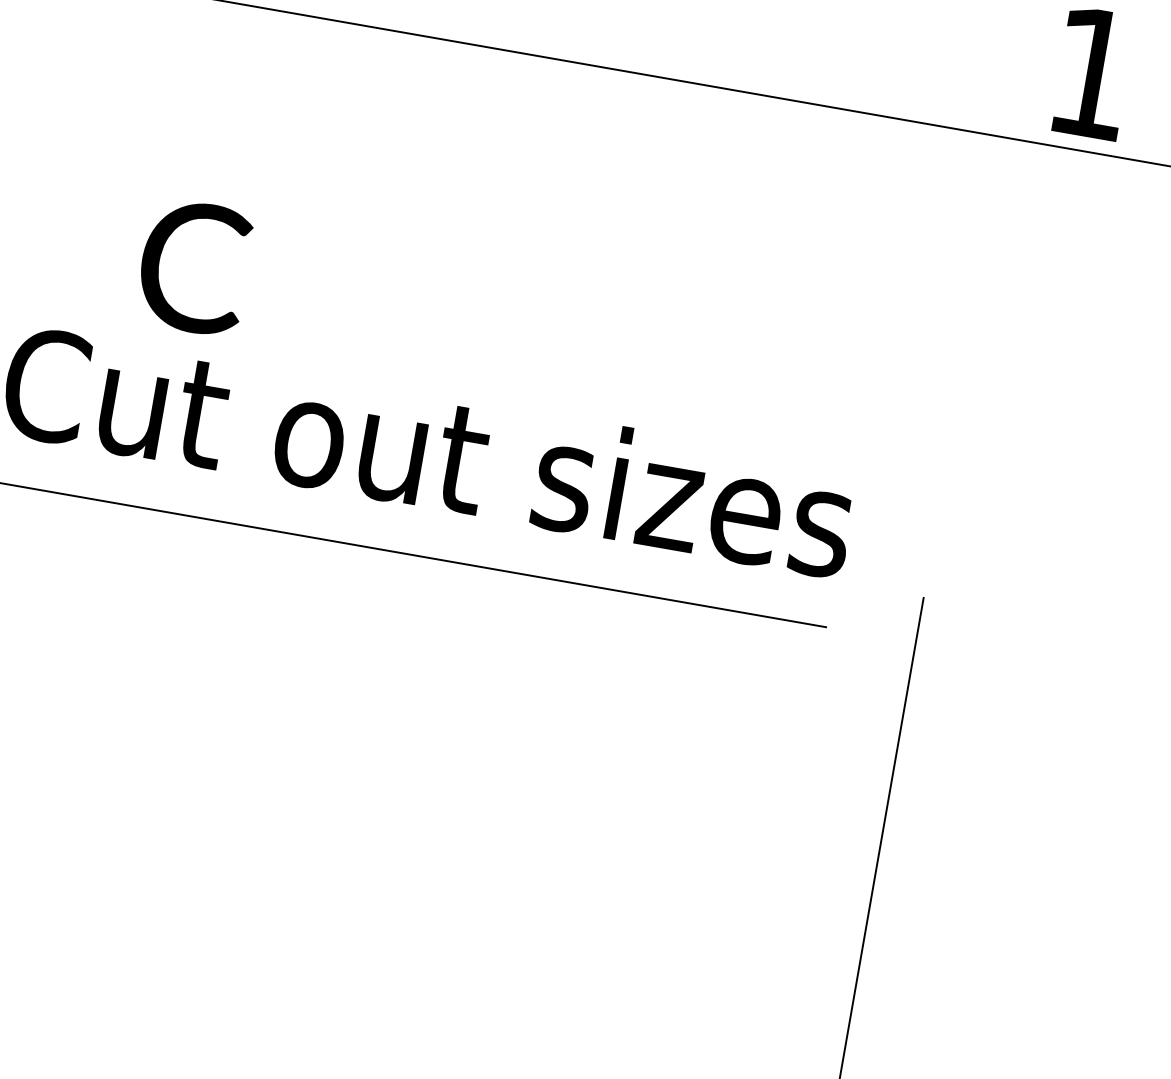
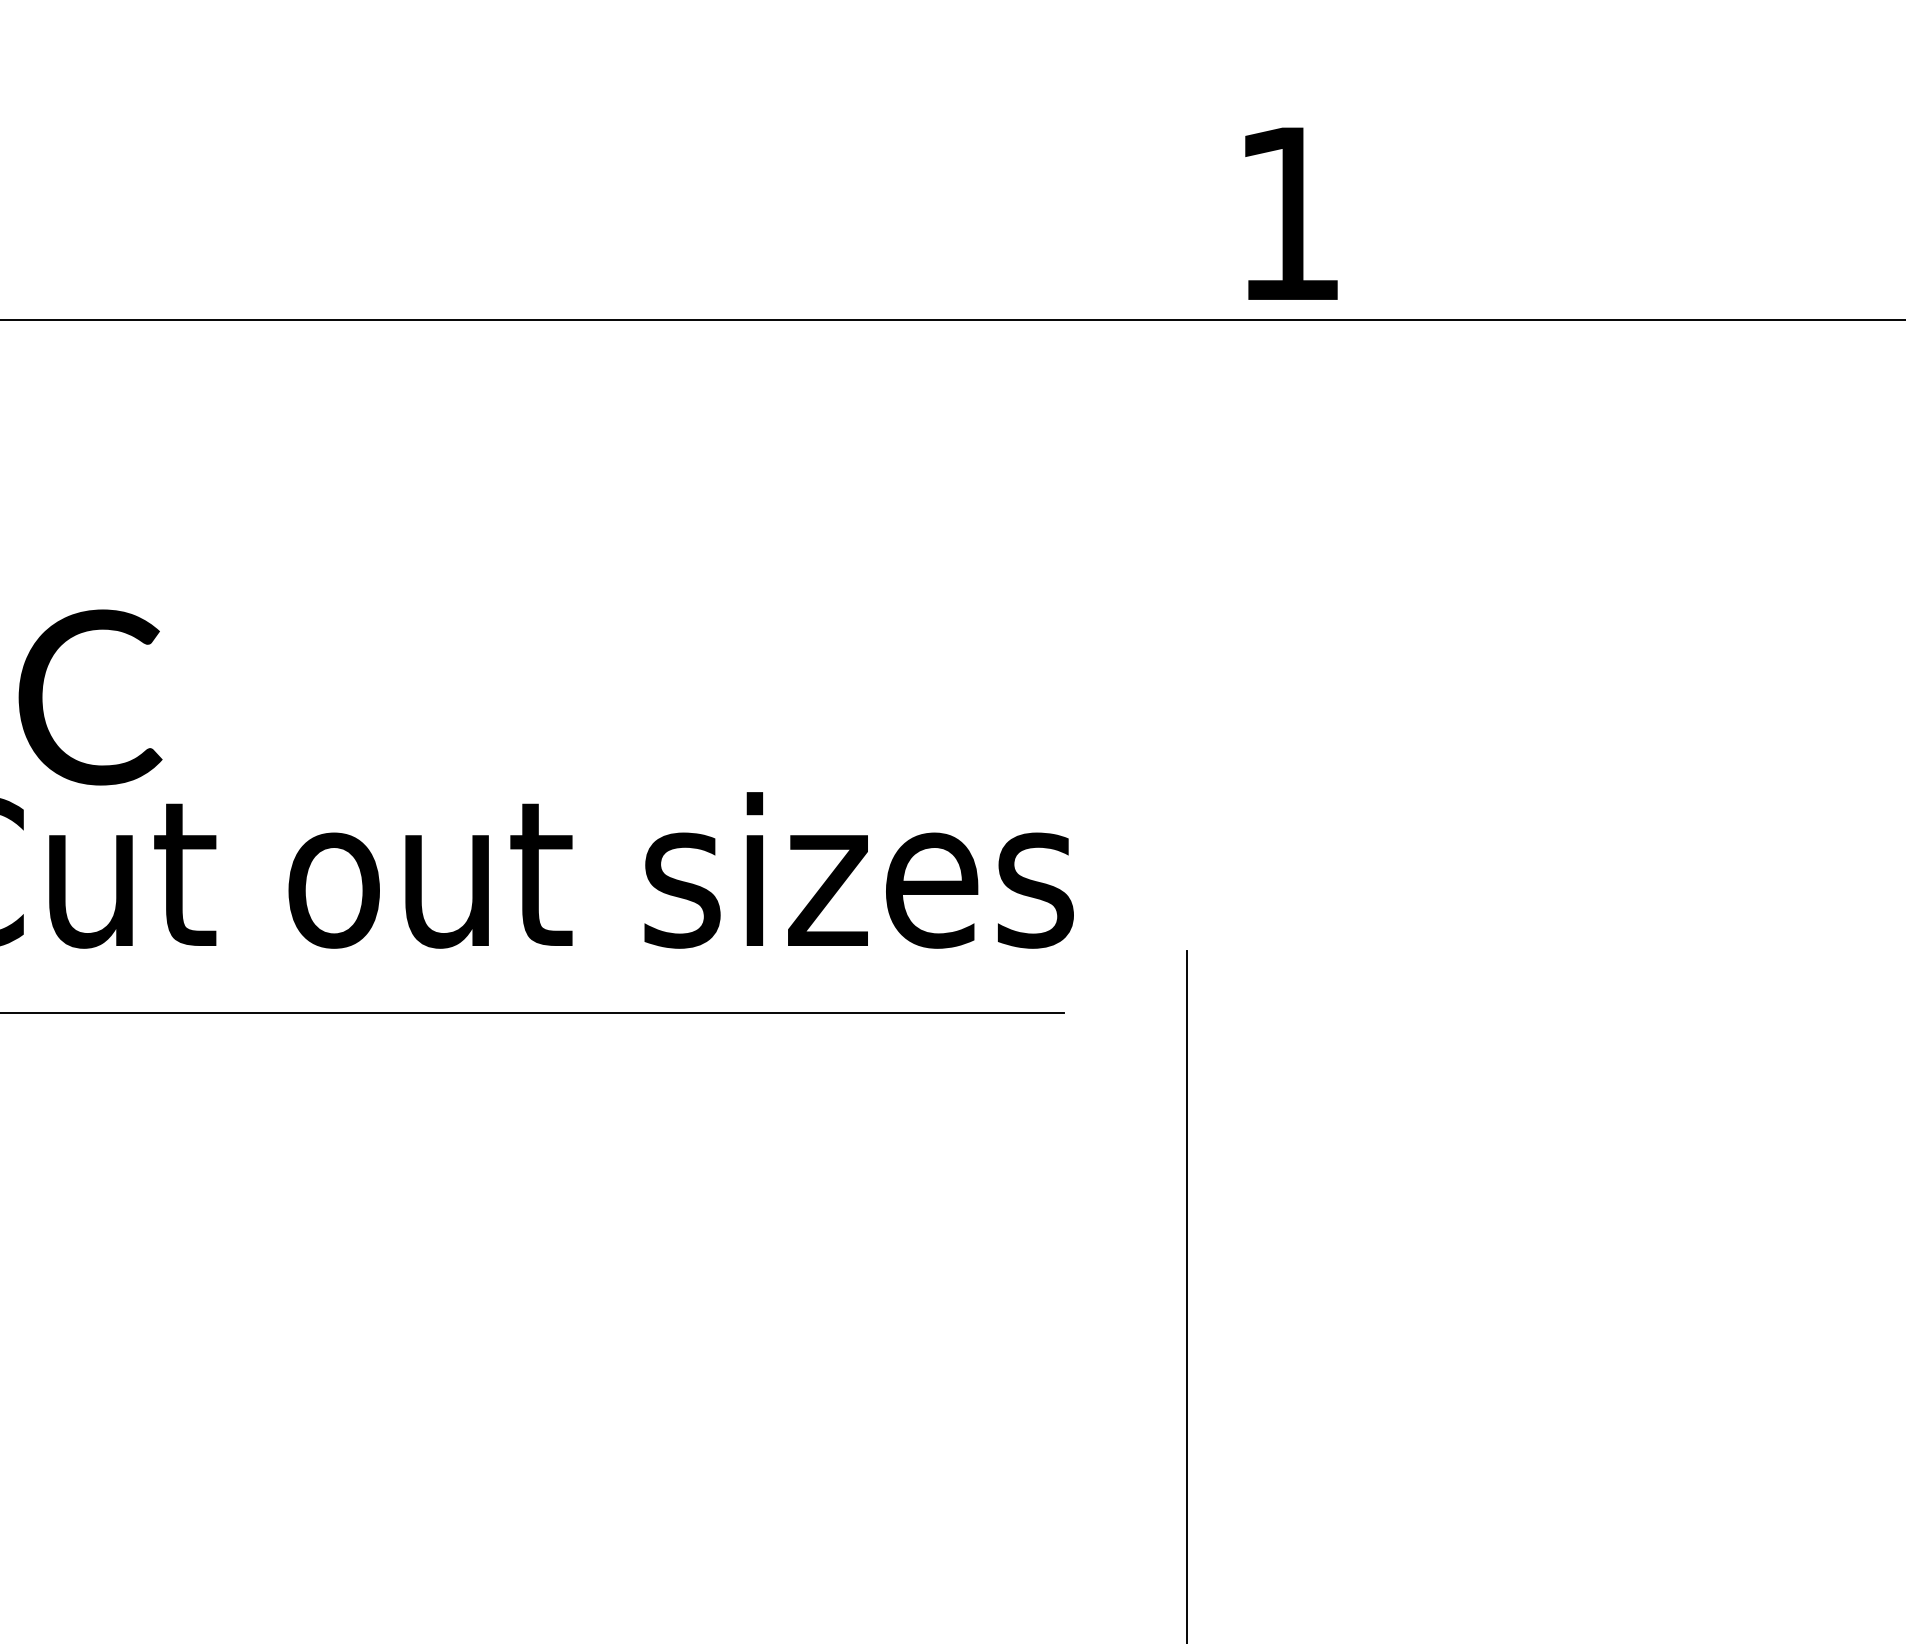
text: (194, 267) -> (90, 697), moved

